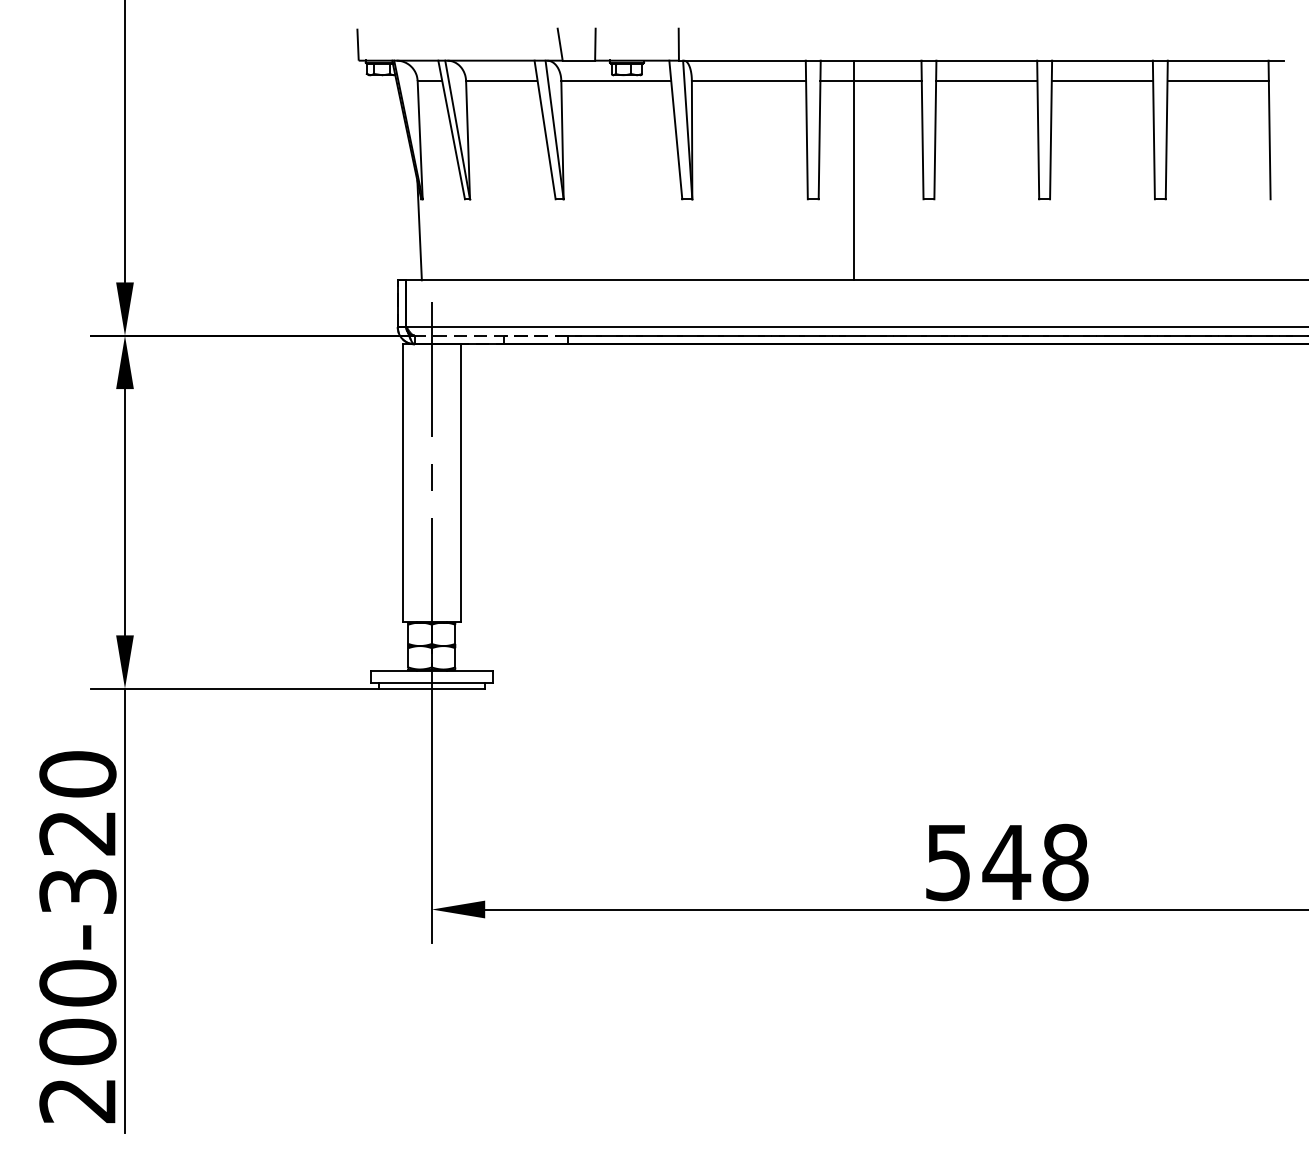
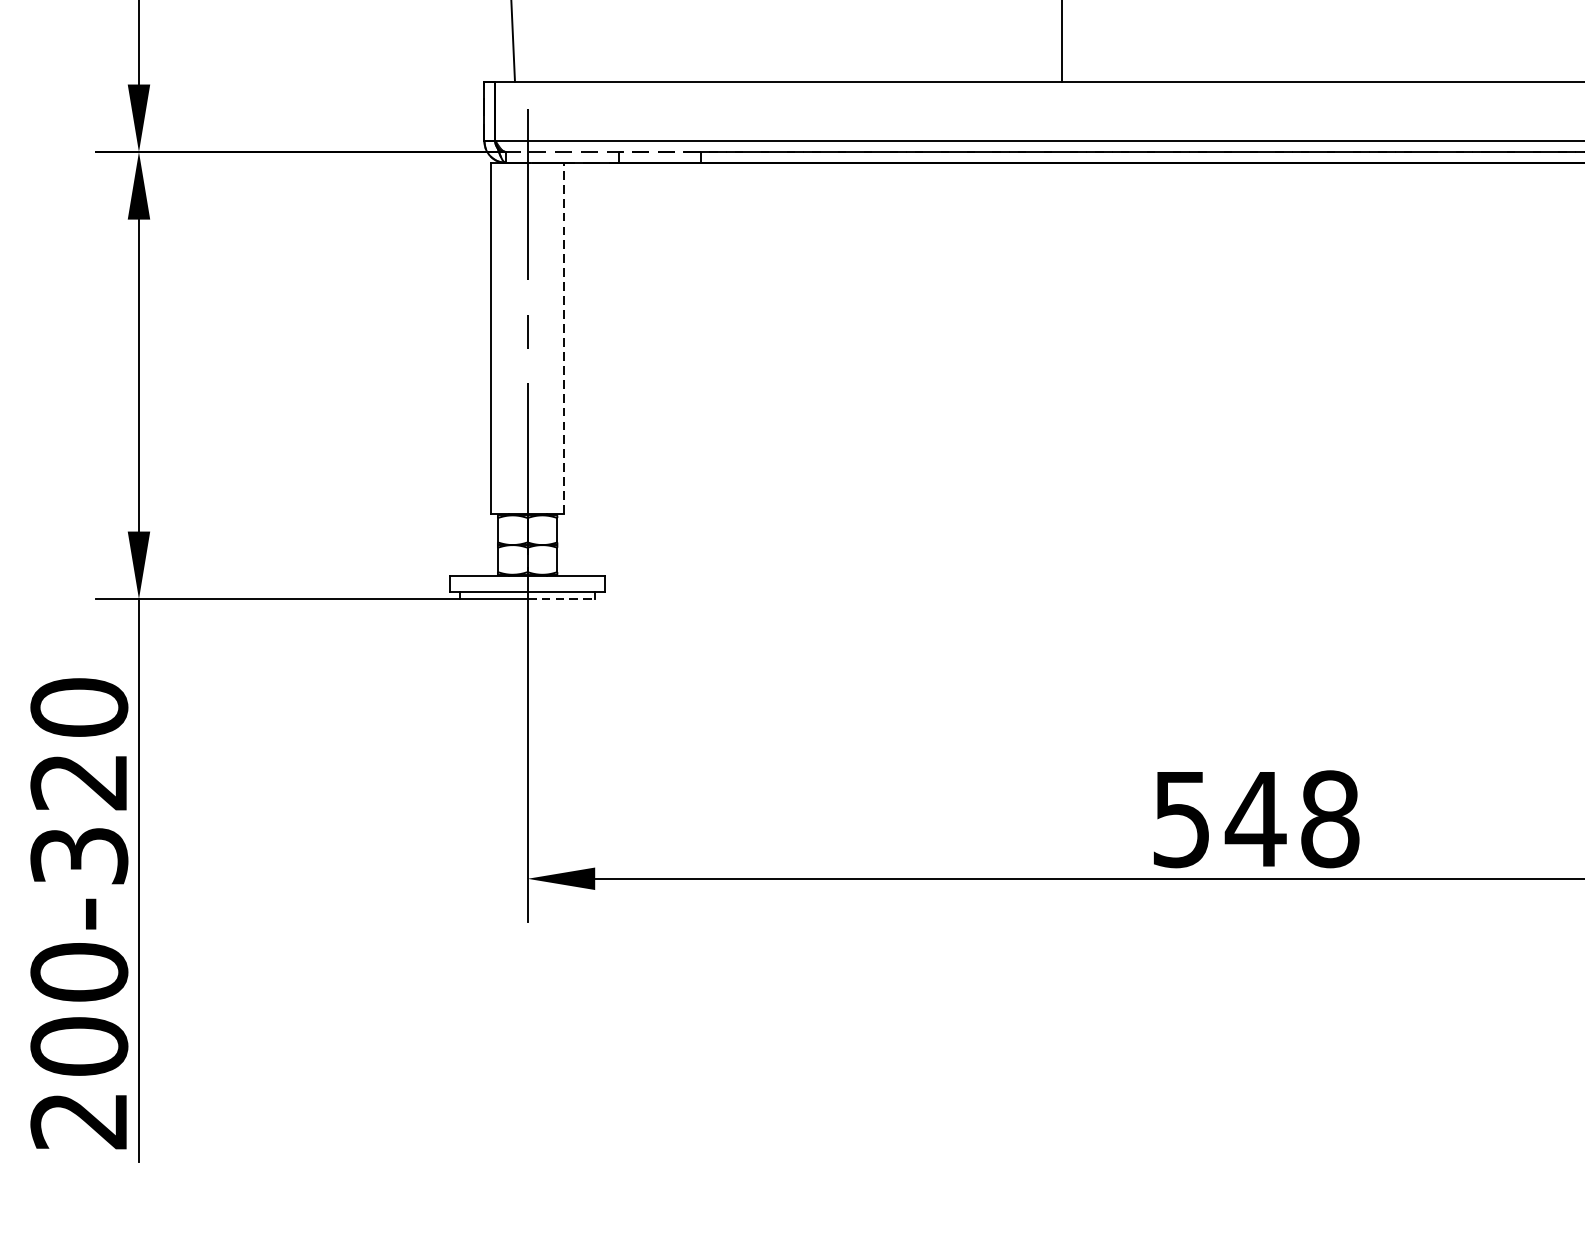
line: (460, 482) -> (563, 337), solid -> dashed
line: (458, 688) -> (561, 598), solid -> dashed

